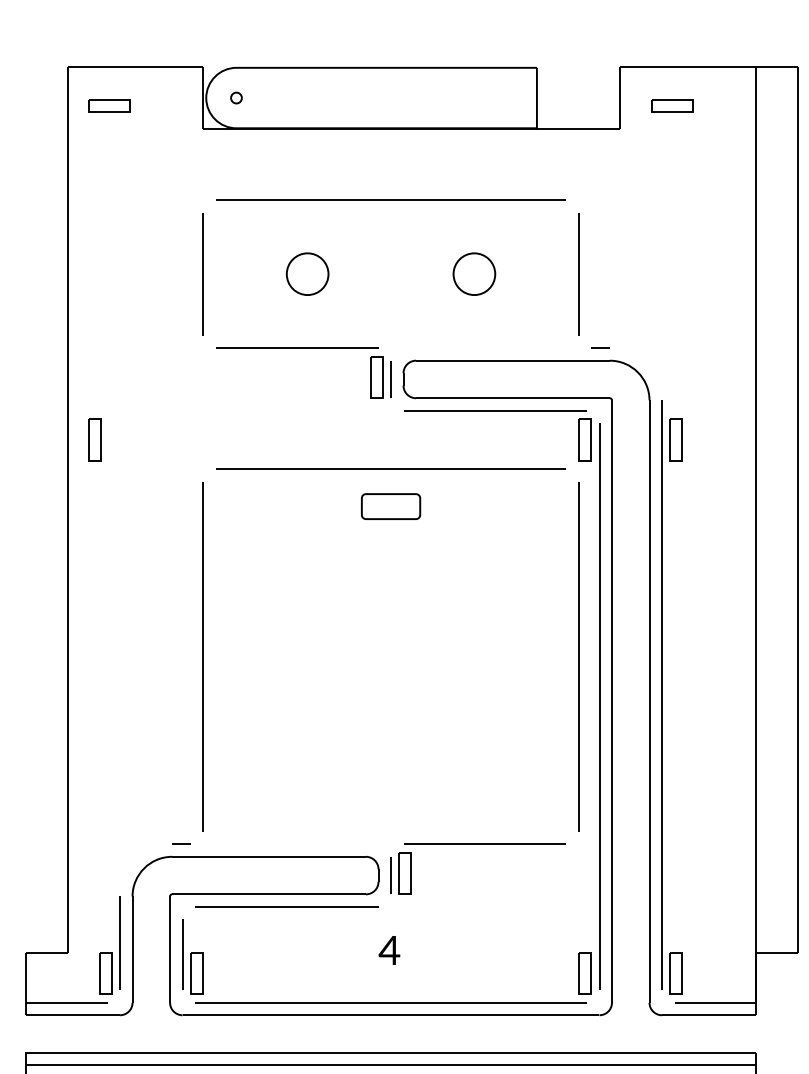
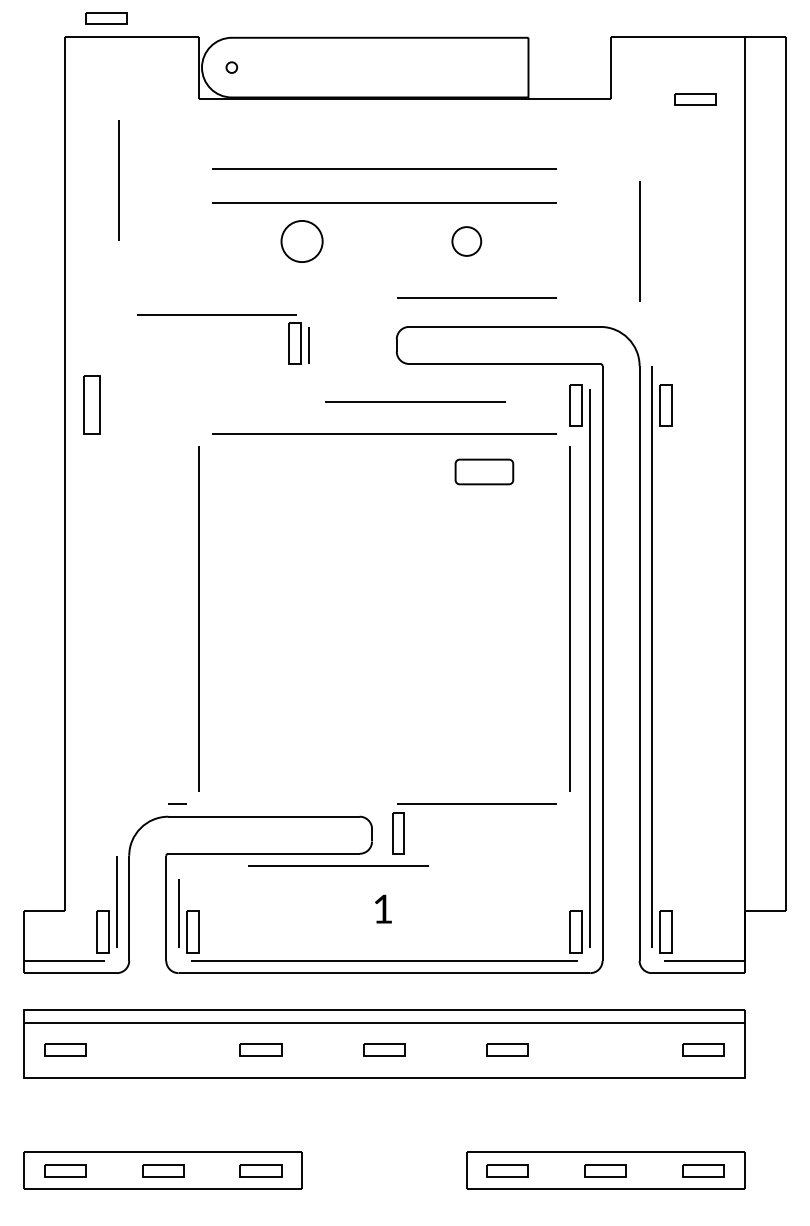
part: (109, 106) -> (106, 18), moved
part: (672, 106) -> (695, 99), moved
line: (391, 234) -> (384, 202), added
line: (202, 274) -> (118, 180), moved
part: (474, 274) -> (466, 241), size x0.7
line: (578, 274) -> (639, 241), moved
line: (484, 330) -> (476, 297), added
line: (600, 348) -> (591, 314), removed
part: (304, 349) -> (223, 315), moved
line: (495, 409) -> (415, 401), moved
part: (94, 440) -> (91, 405), size x1.4
part: (391, 506) -> (484, 471), moved
line: (390, 875) -> (383, 835), removed
line: (286, 906) -> (338, 865), moved
text: (389, 949) -> (382, 908), 4 -> 1

